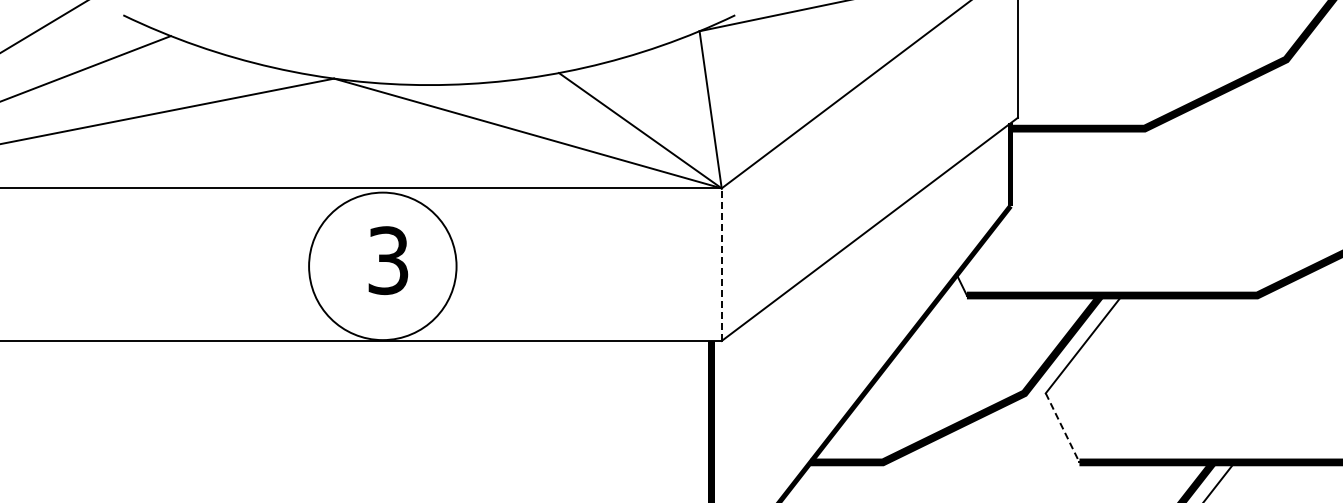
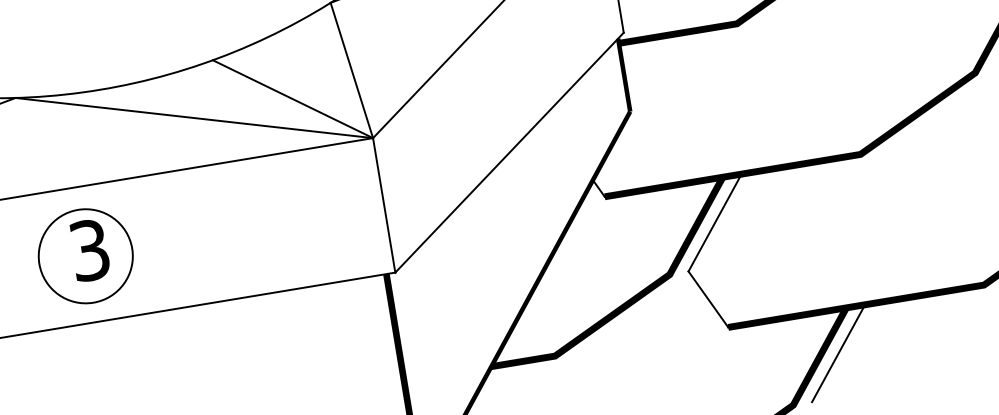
line: (721, 264) -> (383, 205), dashed -> solid
circle: (382, 266) -> (85, 256), size x0.71
line: (1062, 428) -> (708, 300), dashed -> solid

